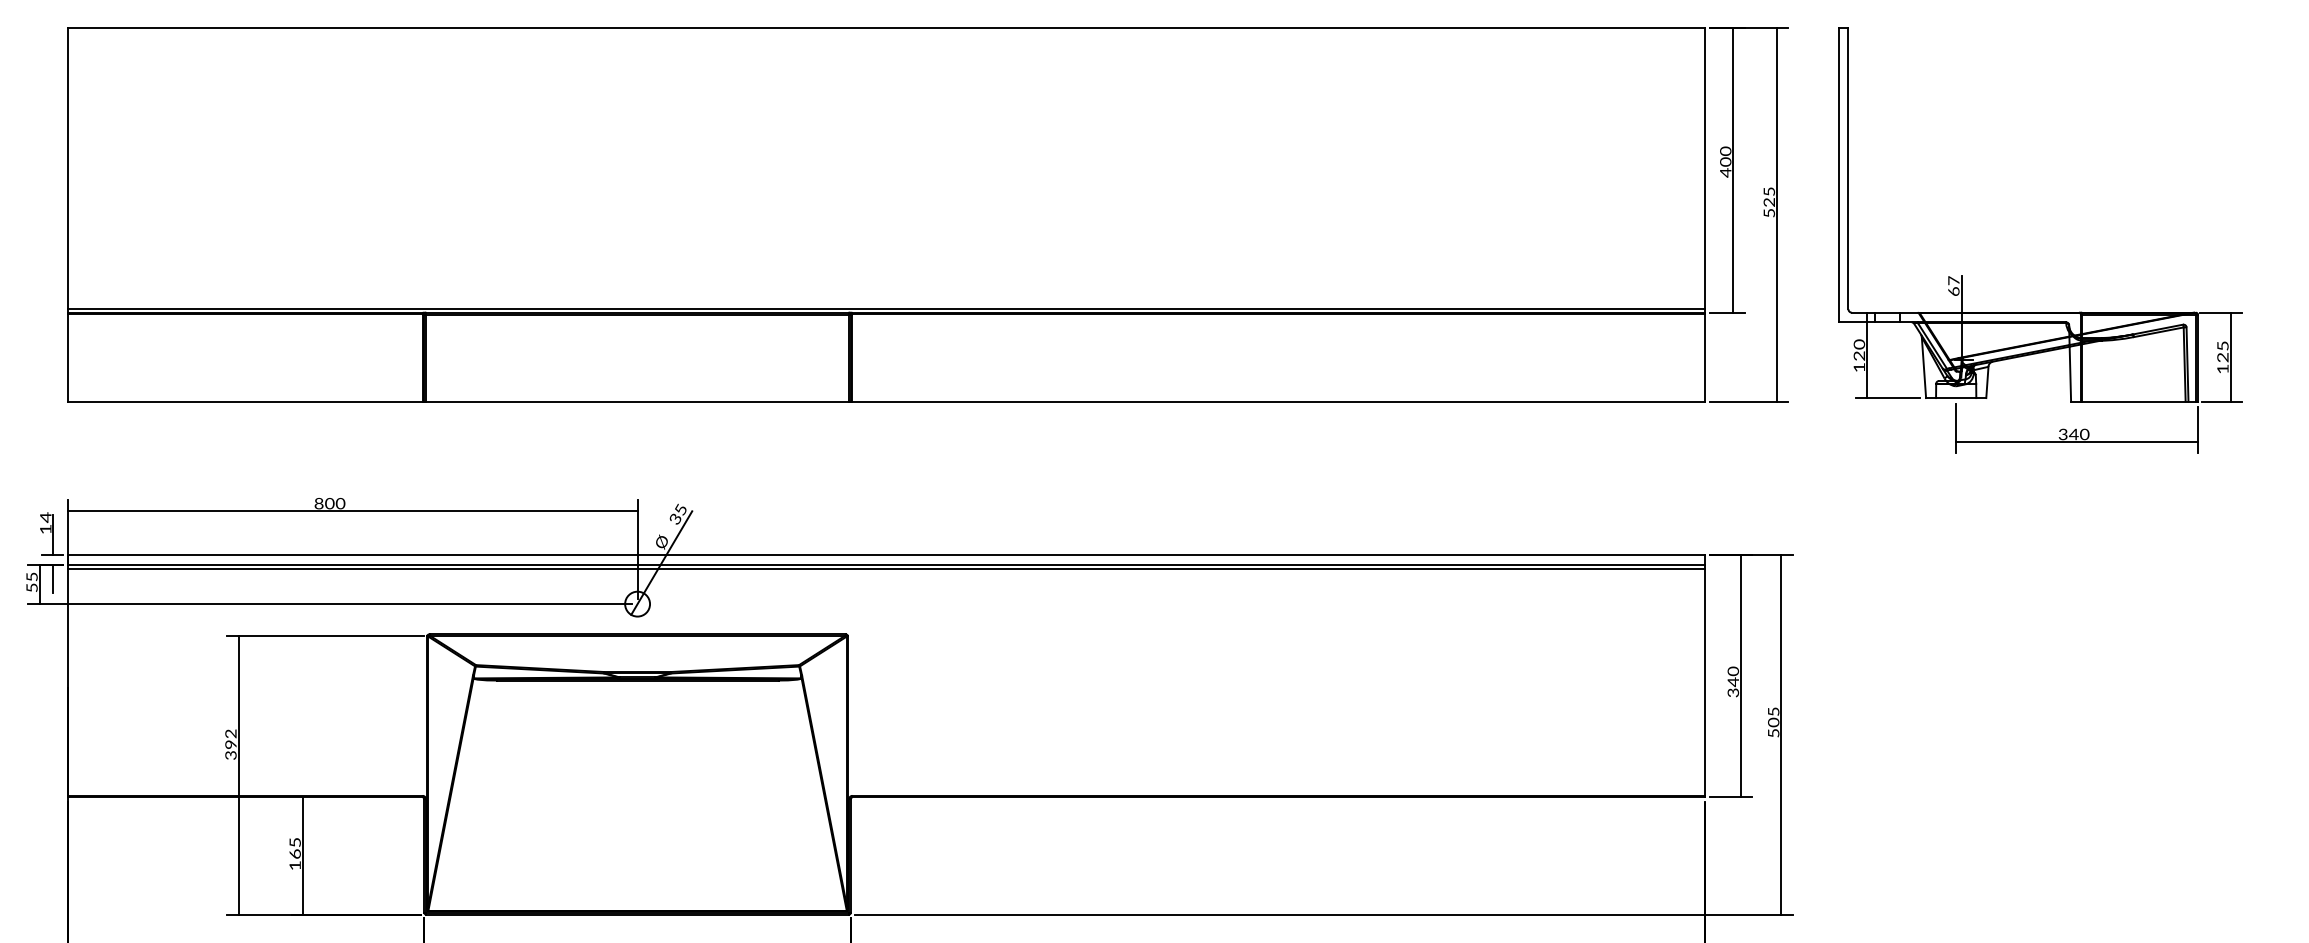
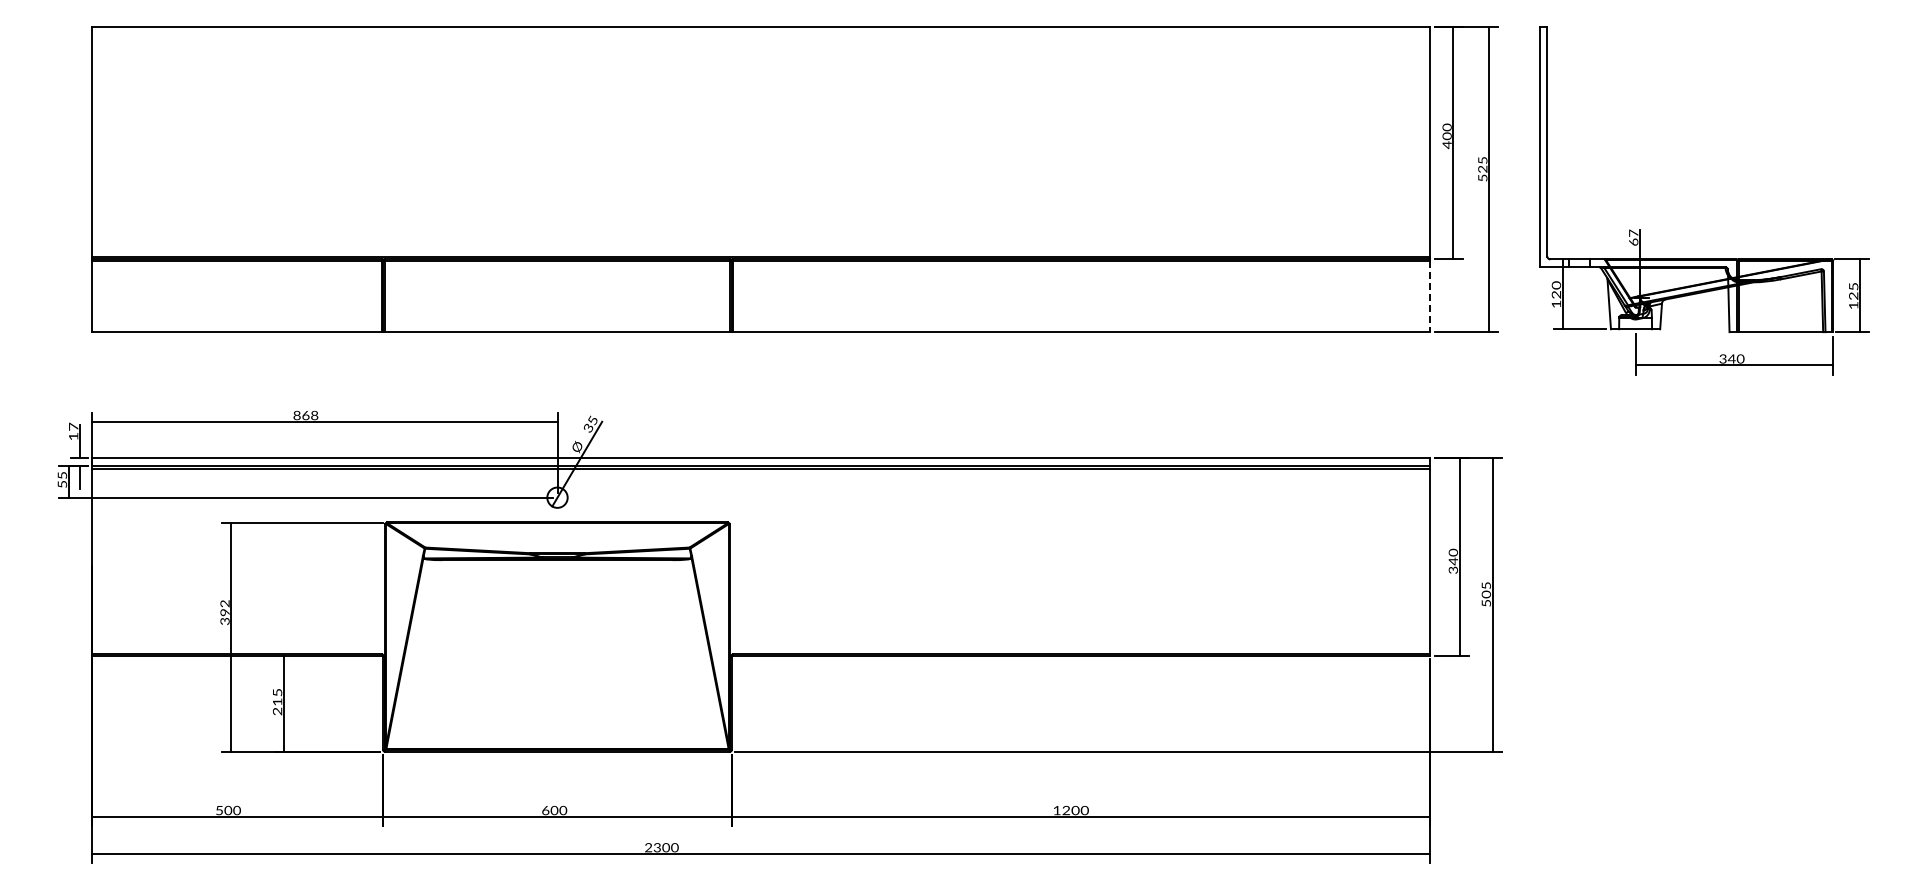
line: (1705, 358) -> (1430, 296), solid -> dashed
text: (335, 502) -> (310, 414), 800 -> 868
text: (45, 517) -> (73, 426), 14 -> 17
text: (295, 859) -> (277, 706), 165 -> 215

